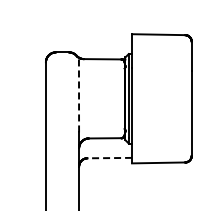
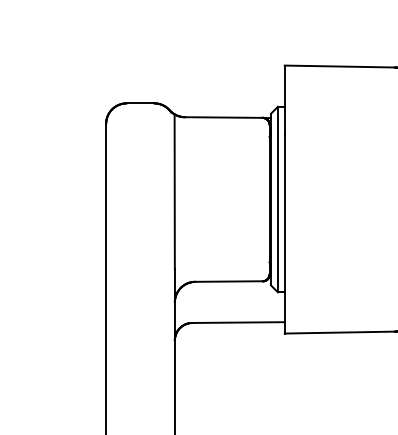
line: (79, 94) -> (175, 190), dashed -> solid
line: (109, 158) -> (237, 323), dashed -> solid

